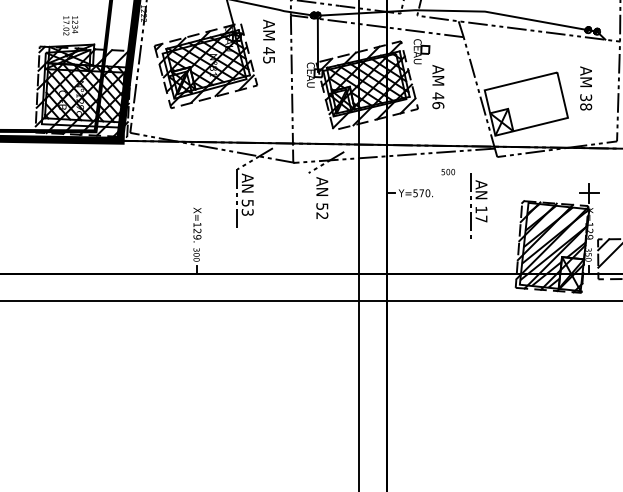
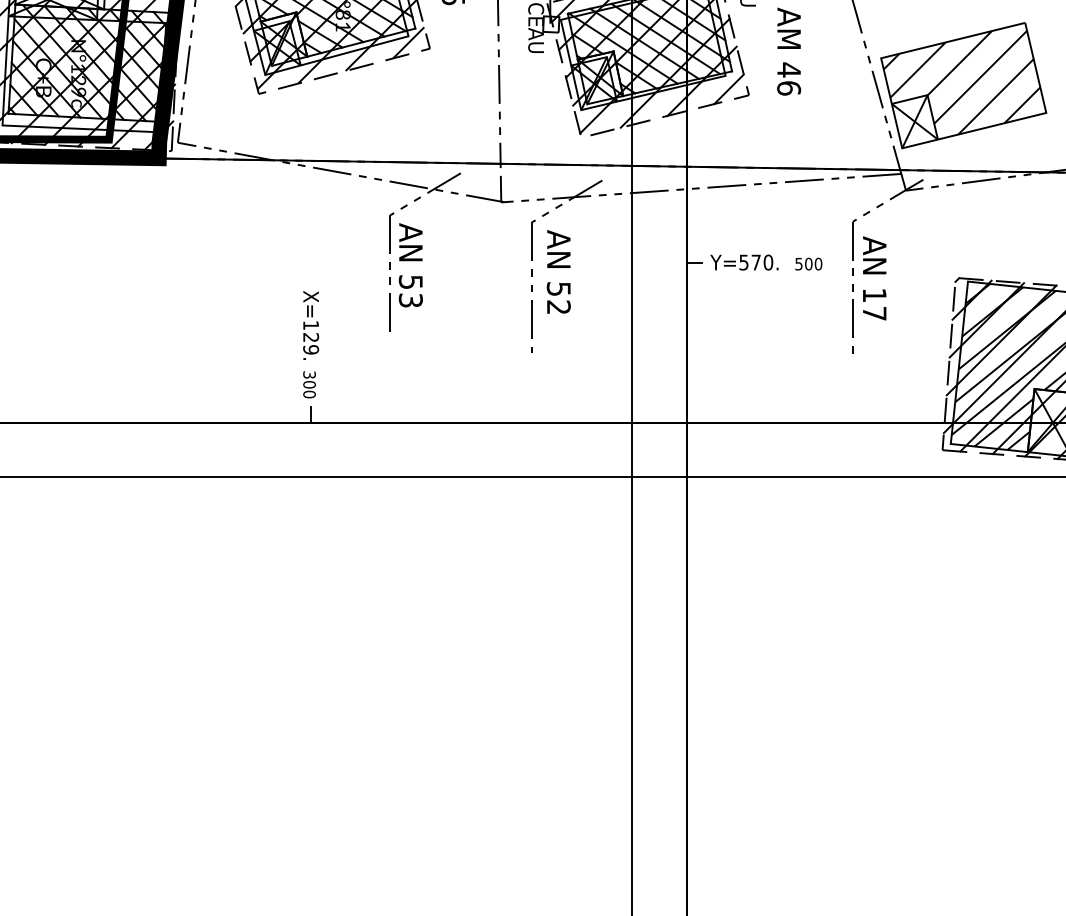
hatch: (525, 102) -> (961, 82), added
line: (488, 161) -> (888, 199), added
text: (448, 172) -> (809, 264), moved
line: (308, 205) -> (531, 286), added

